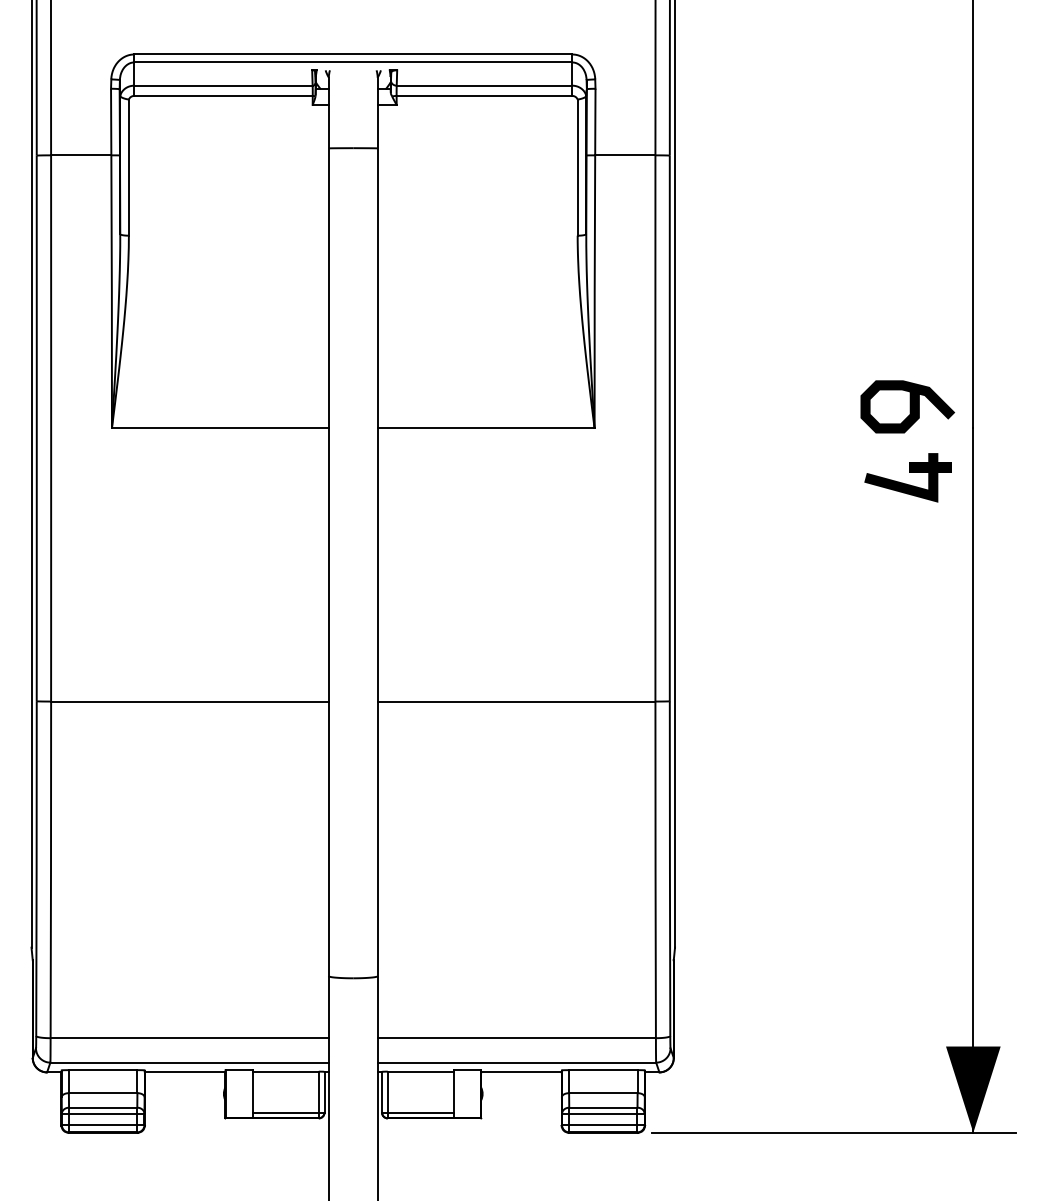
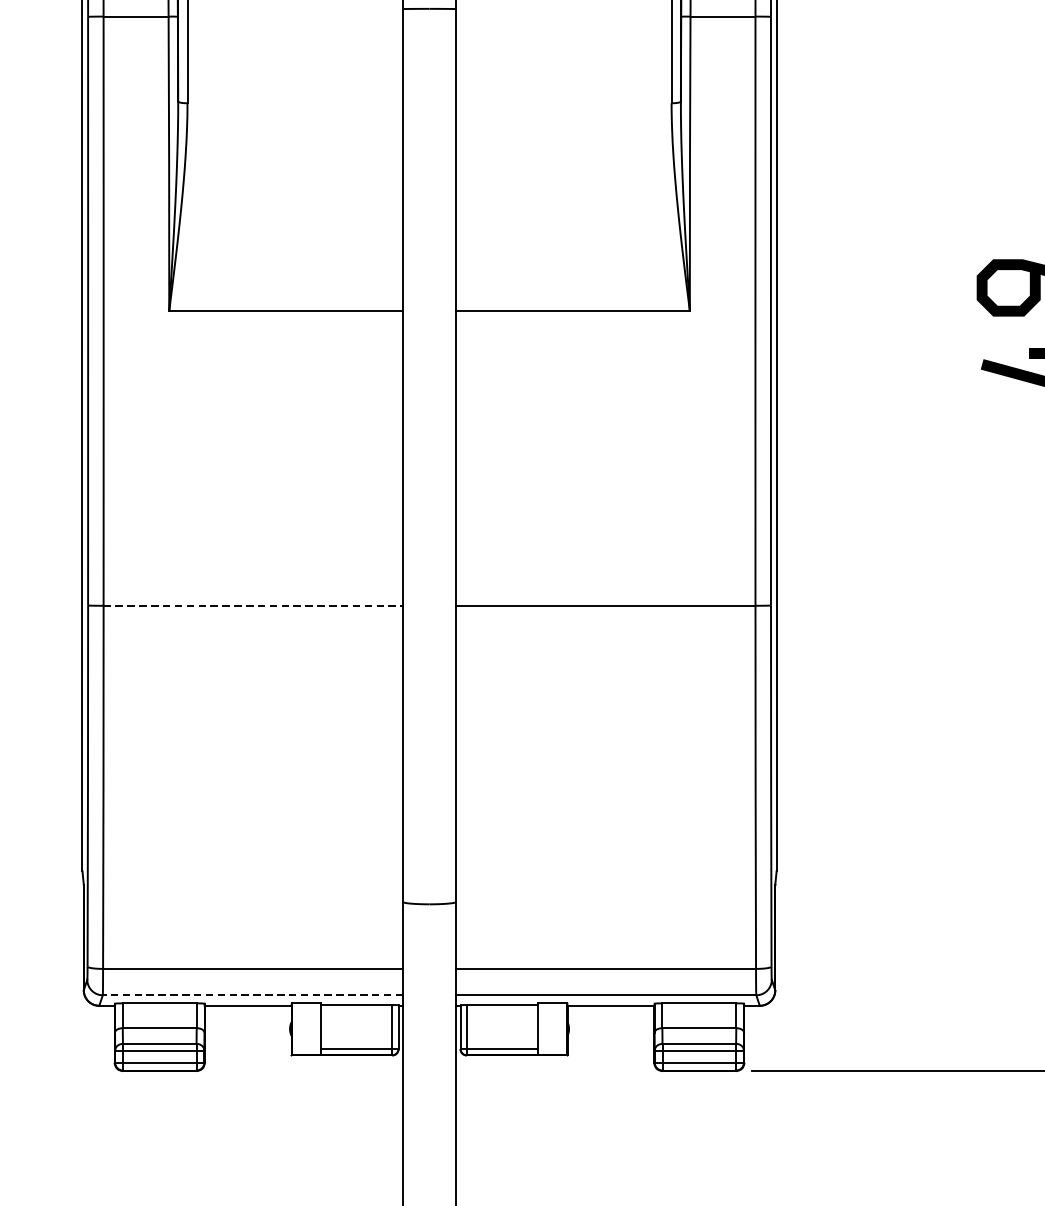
line: (189, 701) -> (252, 605), solid -> dashed
line: (189, 1062) -> (252, 995), solid -> dashed

